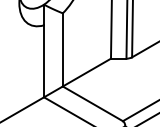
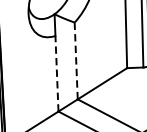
line: (62, 49) -> (75, 60), solid -> dashed
line: (44, 60) -> (57, 72), solid -> dashed

